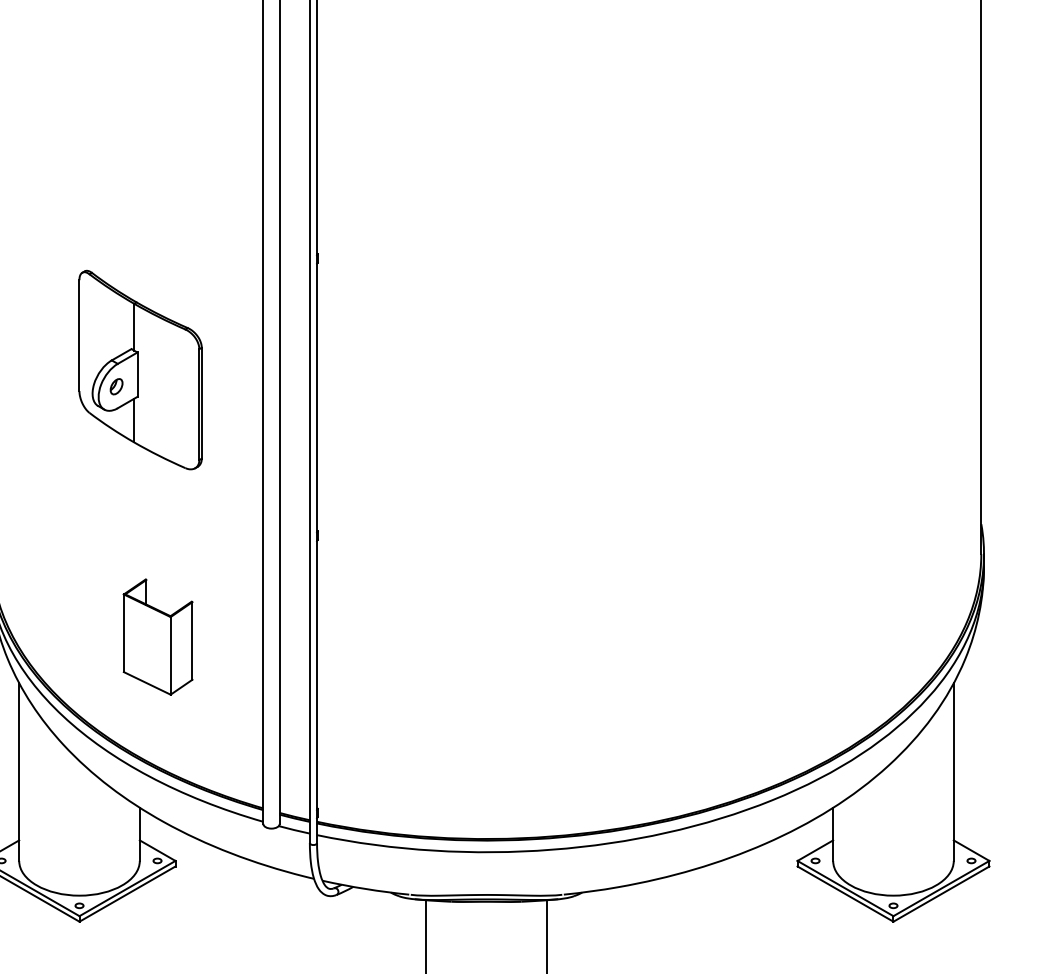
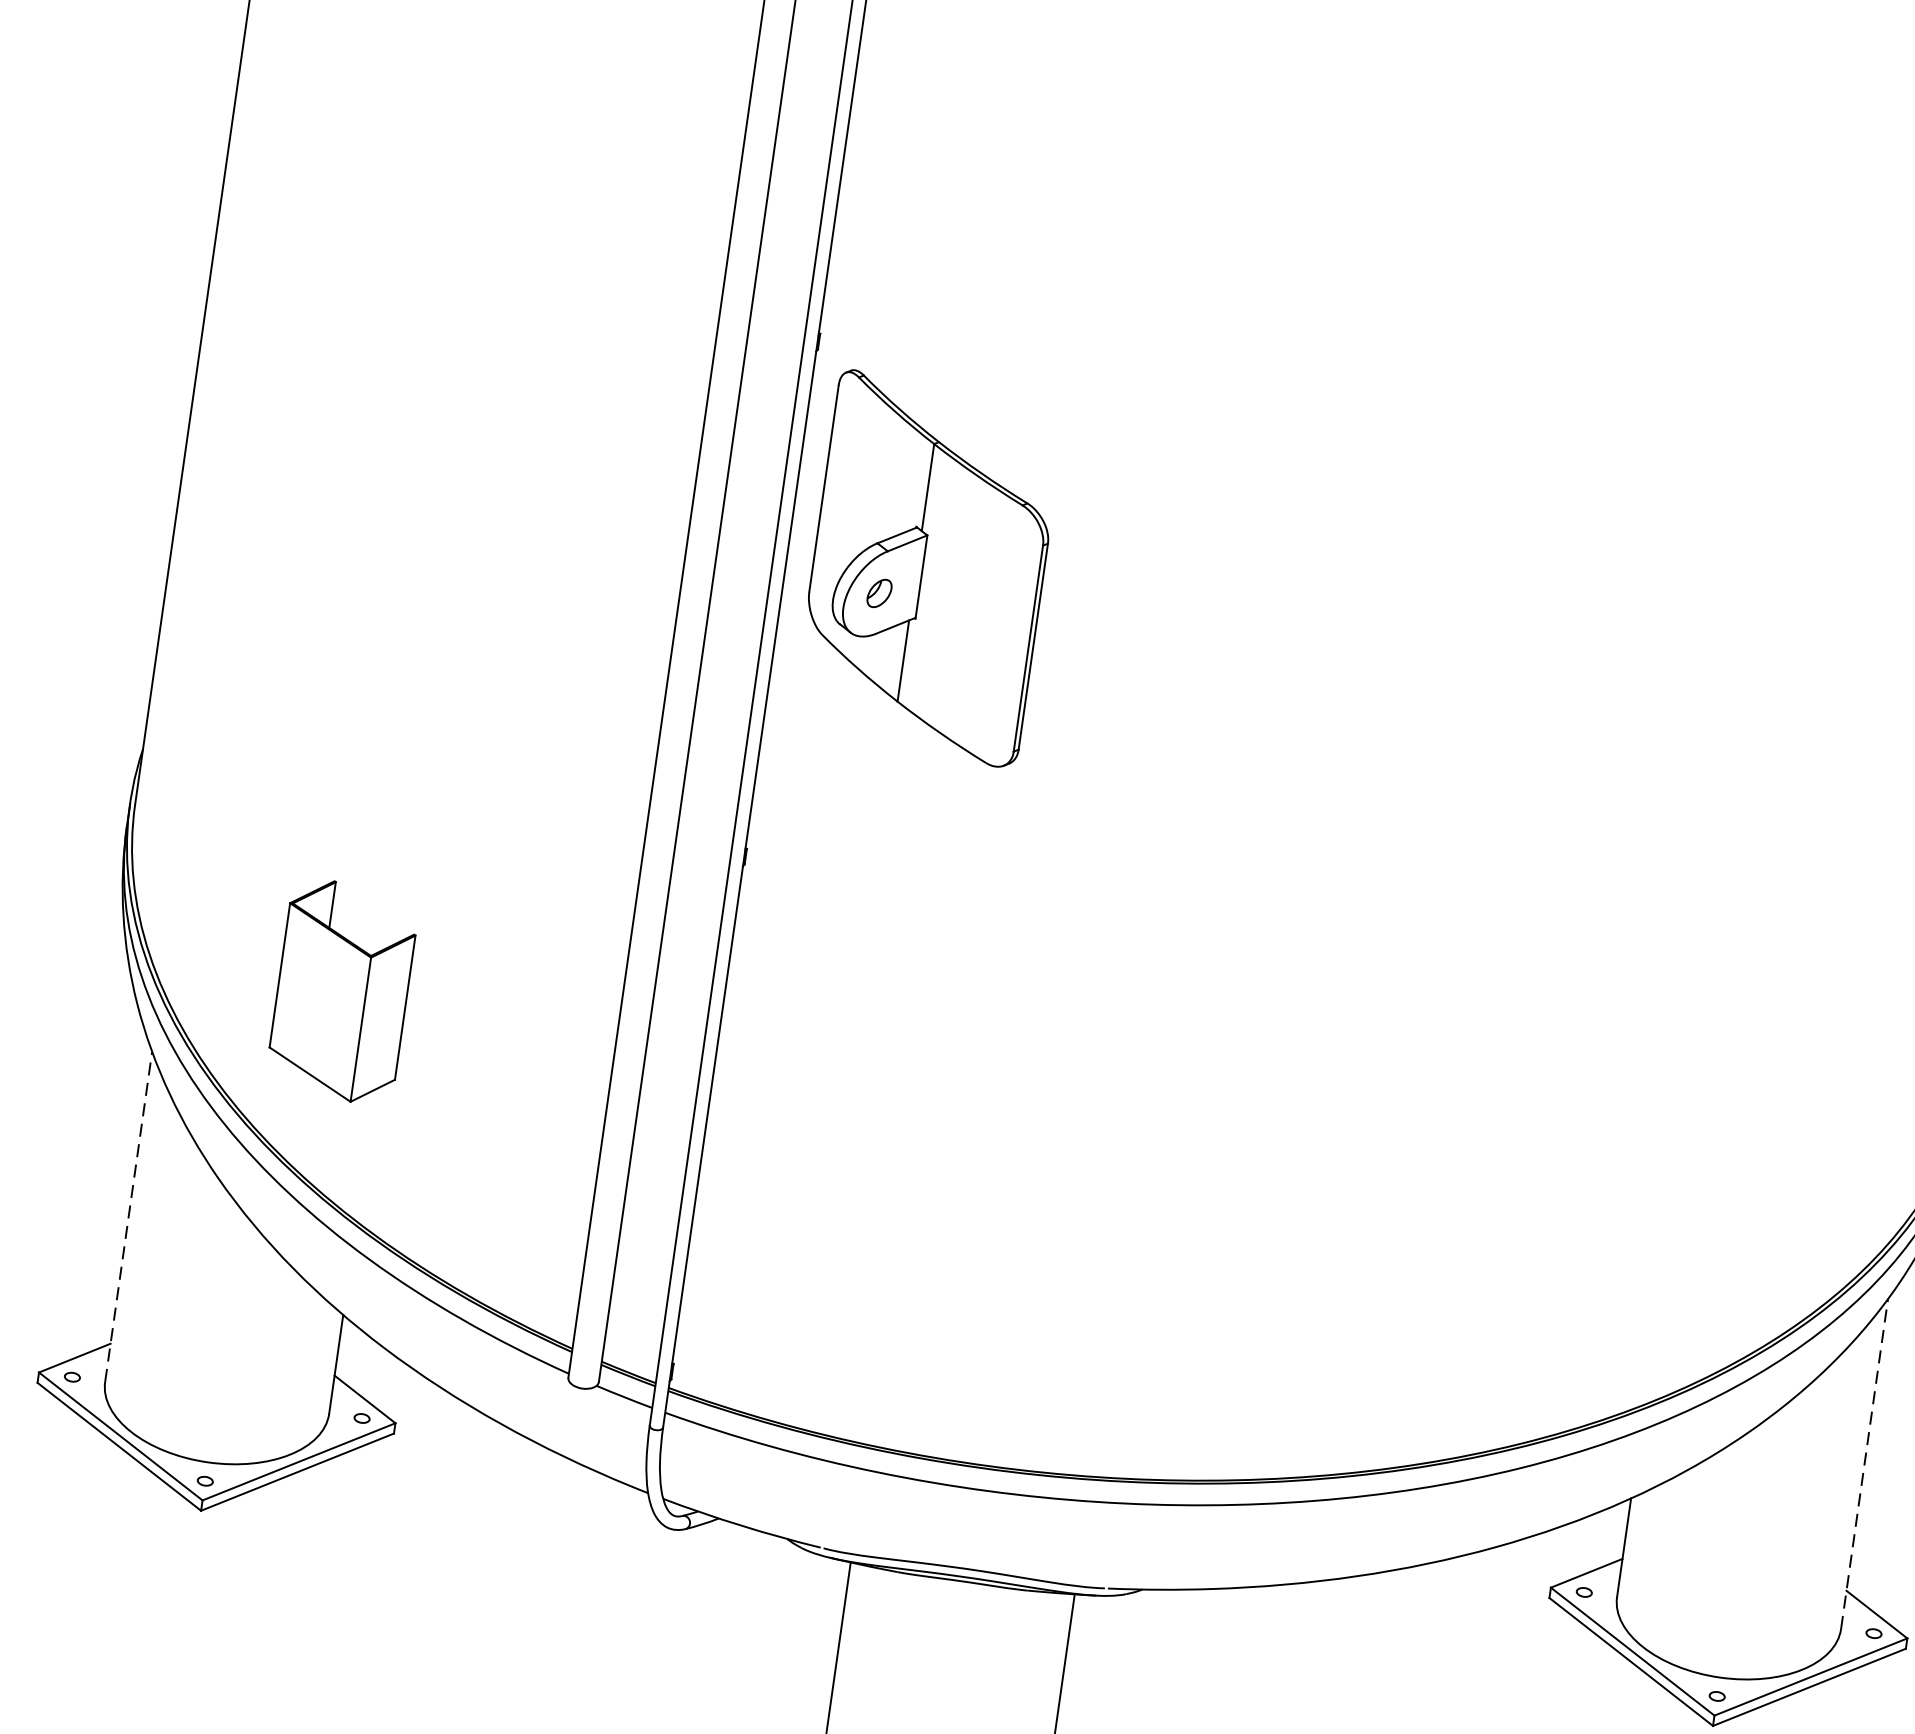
part: (140, 369) -> (928, 567), moved
part: (157, 636) -> (341, 990), moved
line: (19, 772) -> (129, 1217), solid -> dashed
line: (953, 772) -> (1863, 1464), solid -> dashed

